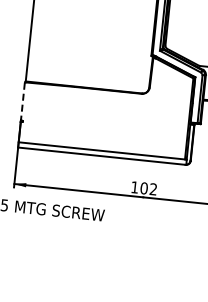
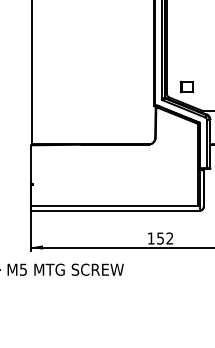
part: (185, 39) -> (186, 86), added
line: (23, 101) -> (31, 164), dashed -> solid
text: (144, 188) -> (160, 238), 102 -> 152

